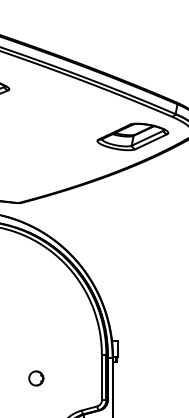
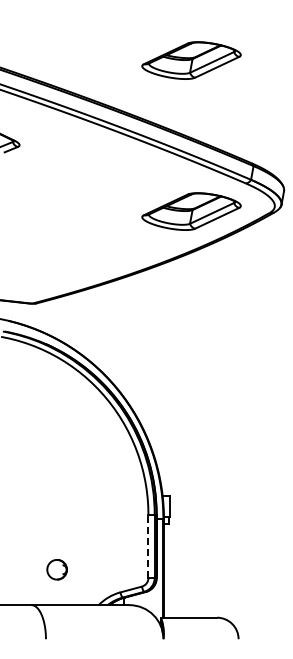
part: (132, 28) -> (191, 60), added
line: (101, 377) -> (148, 546), solid -> dashed
part: (35, 378) -> (56, 569), moved

